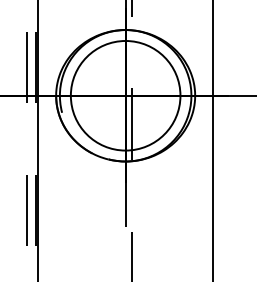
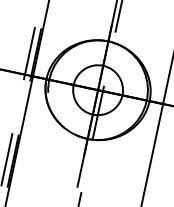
circle: (125, 95) -> (97, 89), size x0.6

